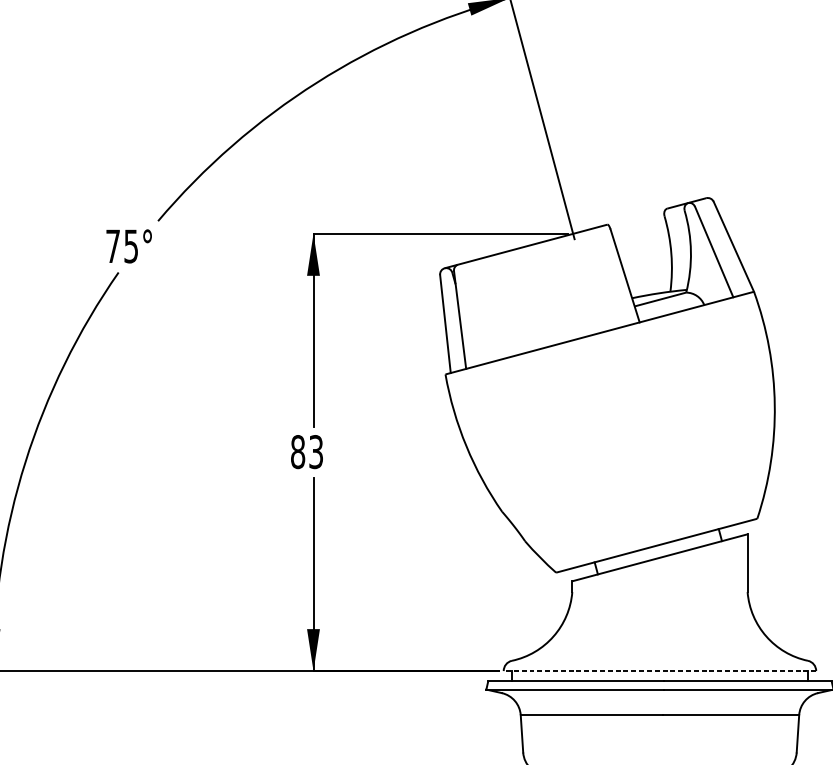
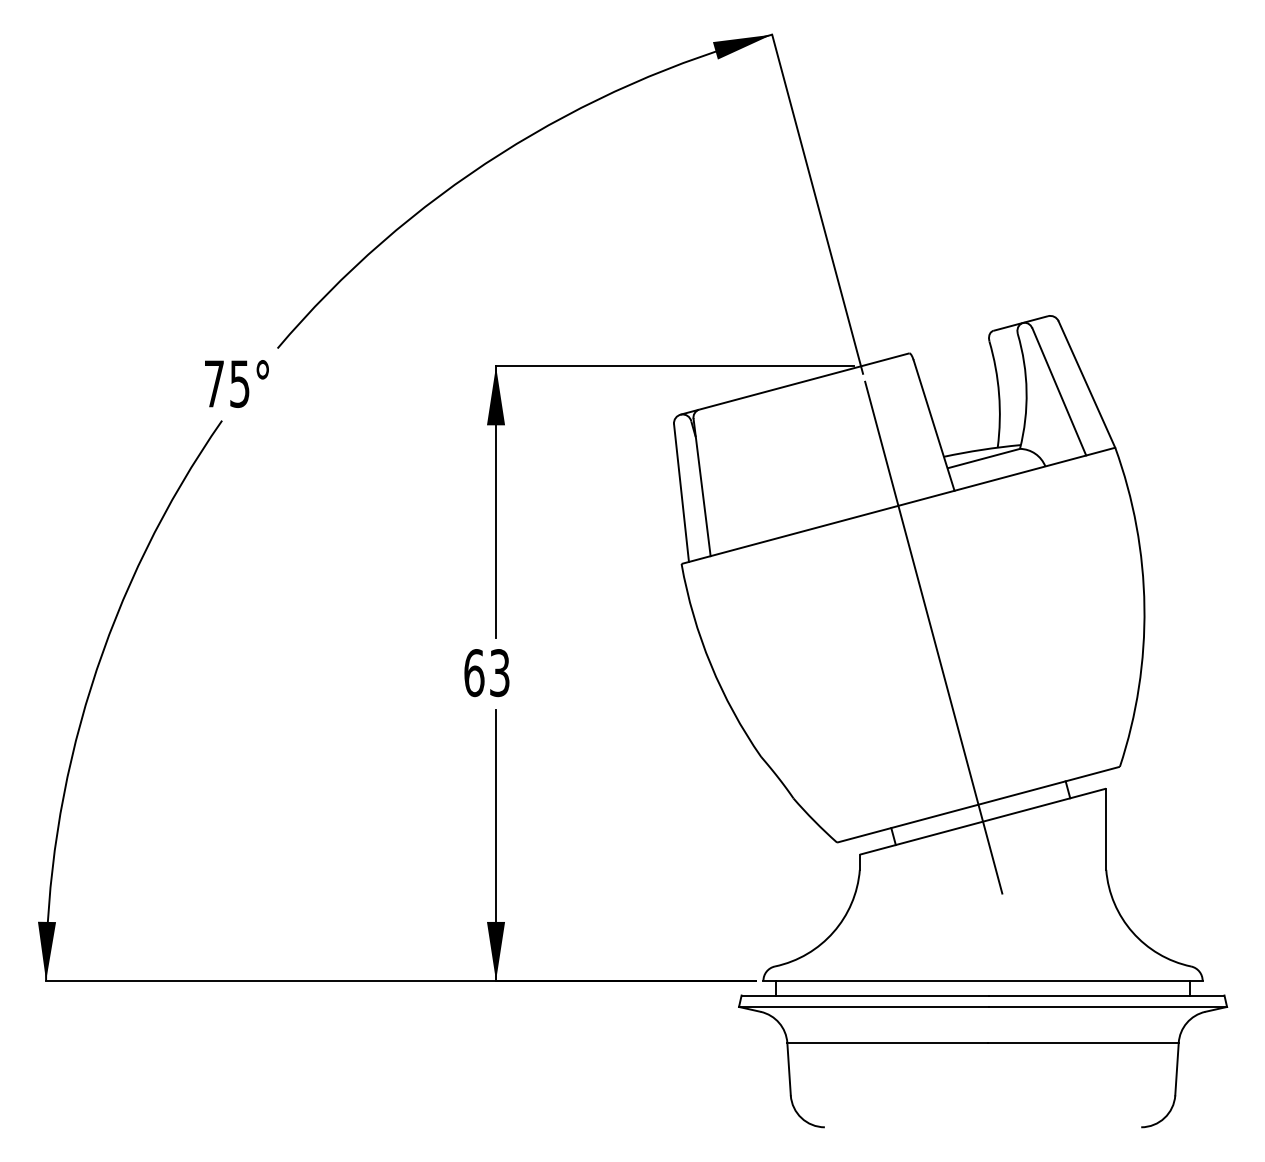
line: (624, 426) -> (933, 637), added
text: (298, 451) -> (474, 672), 83 -> 63
line: (660, 670) -> (983, 980), dashed -> solid

